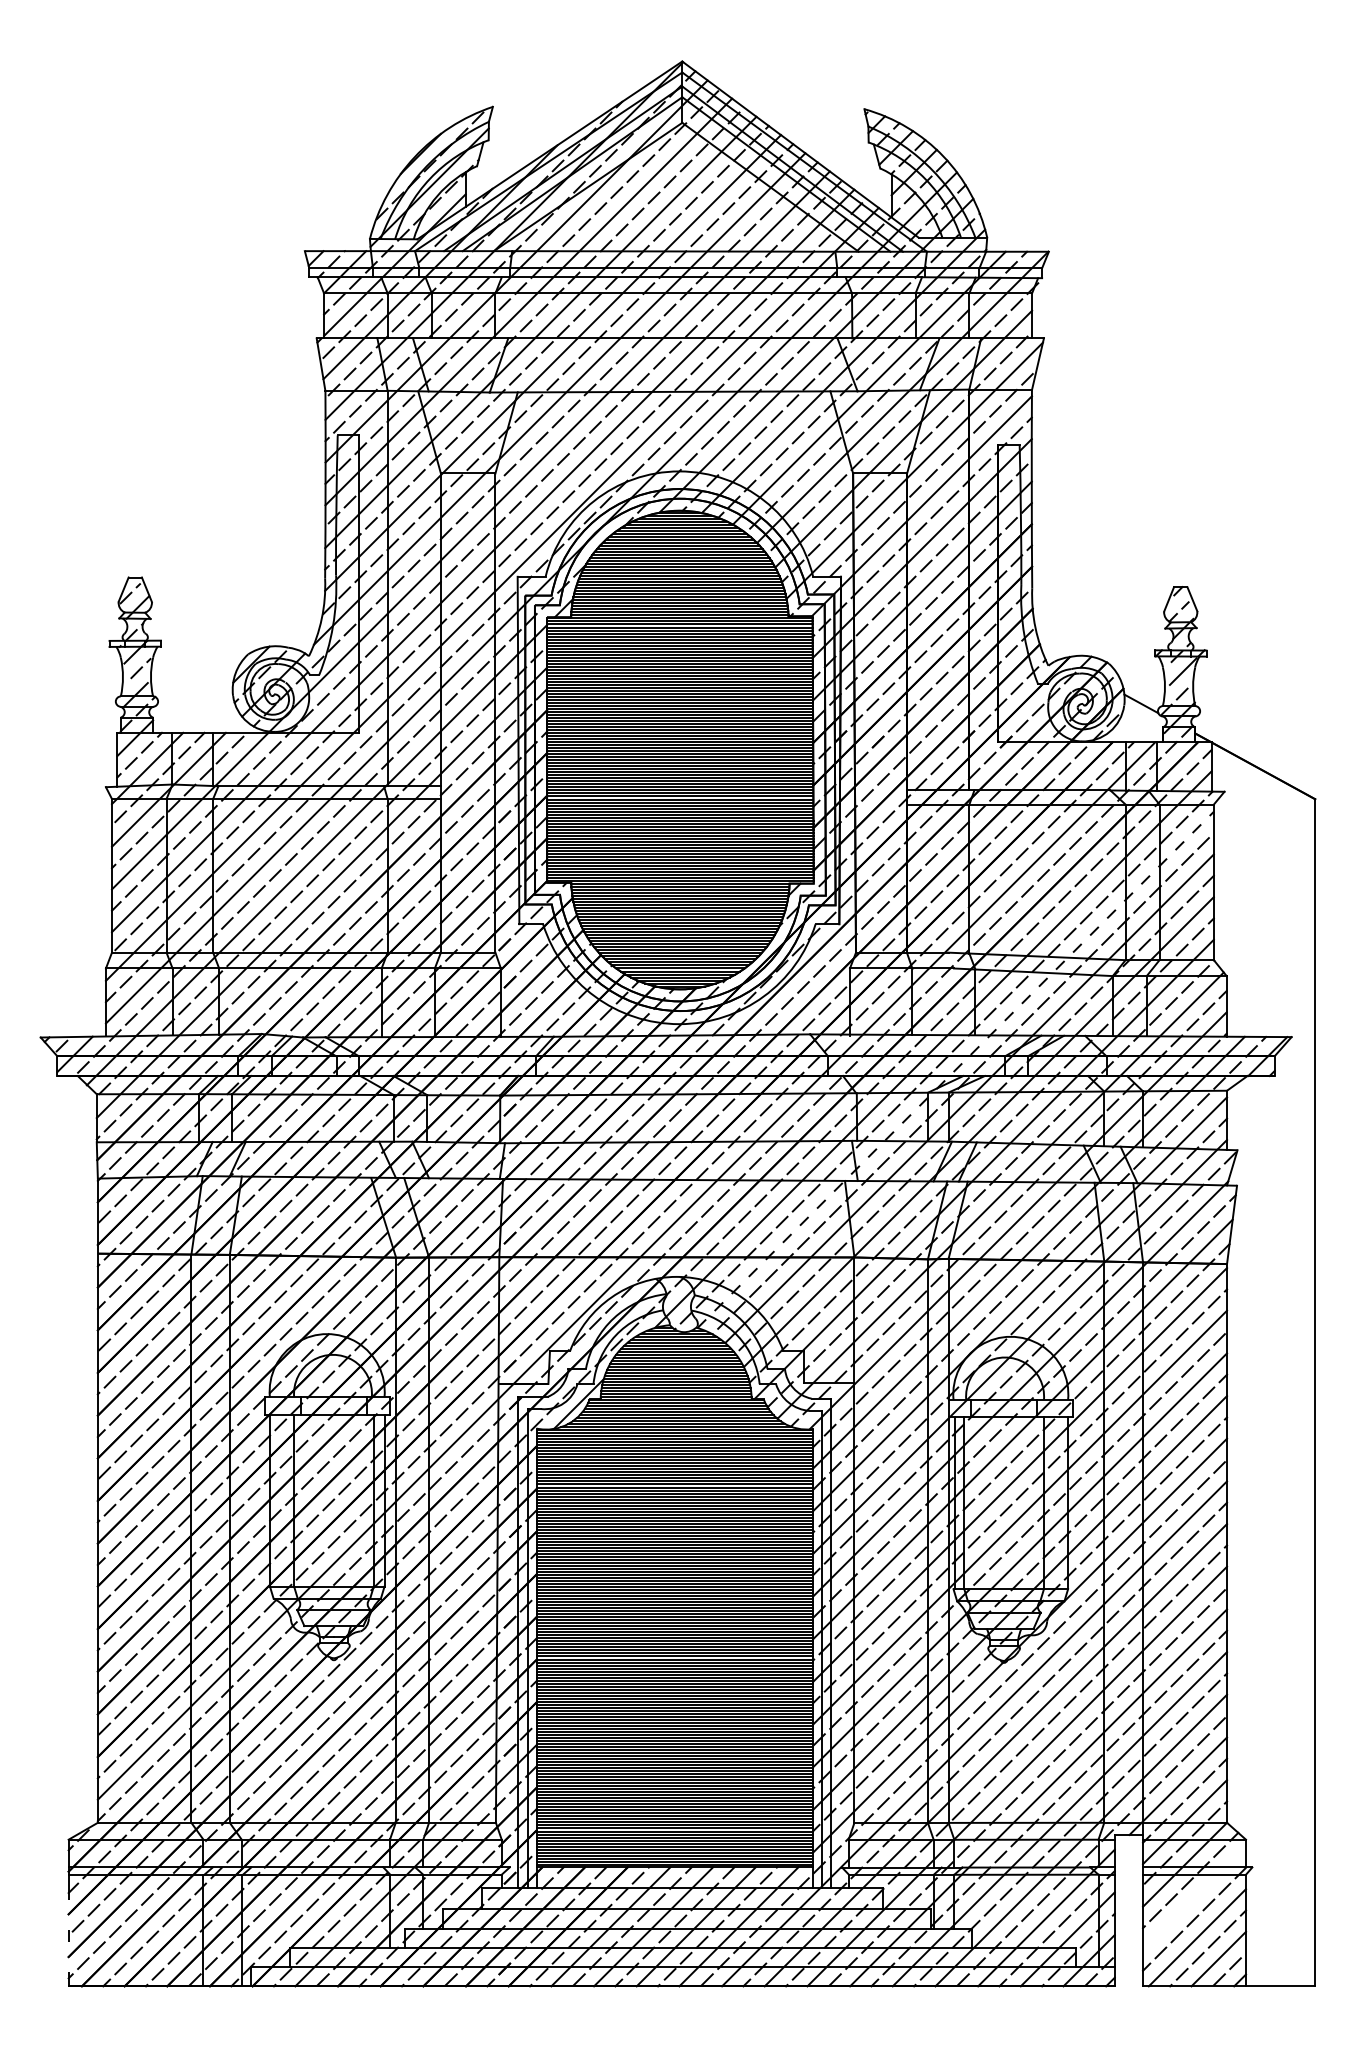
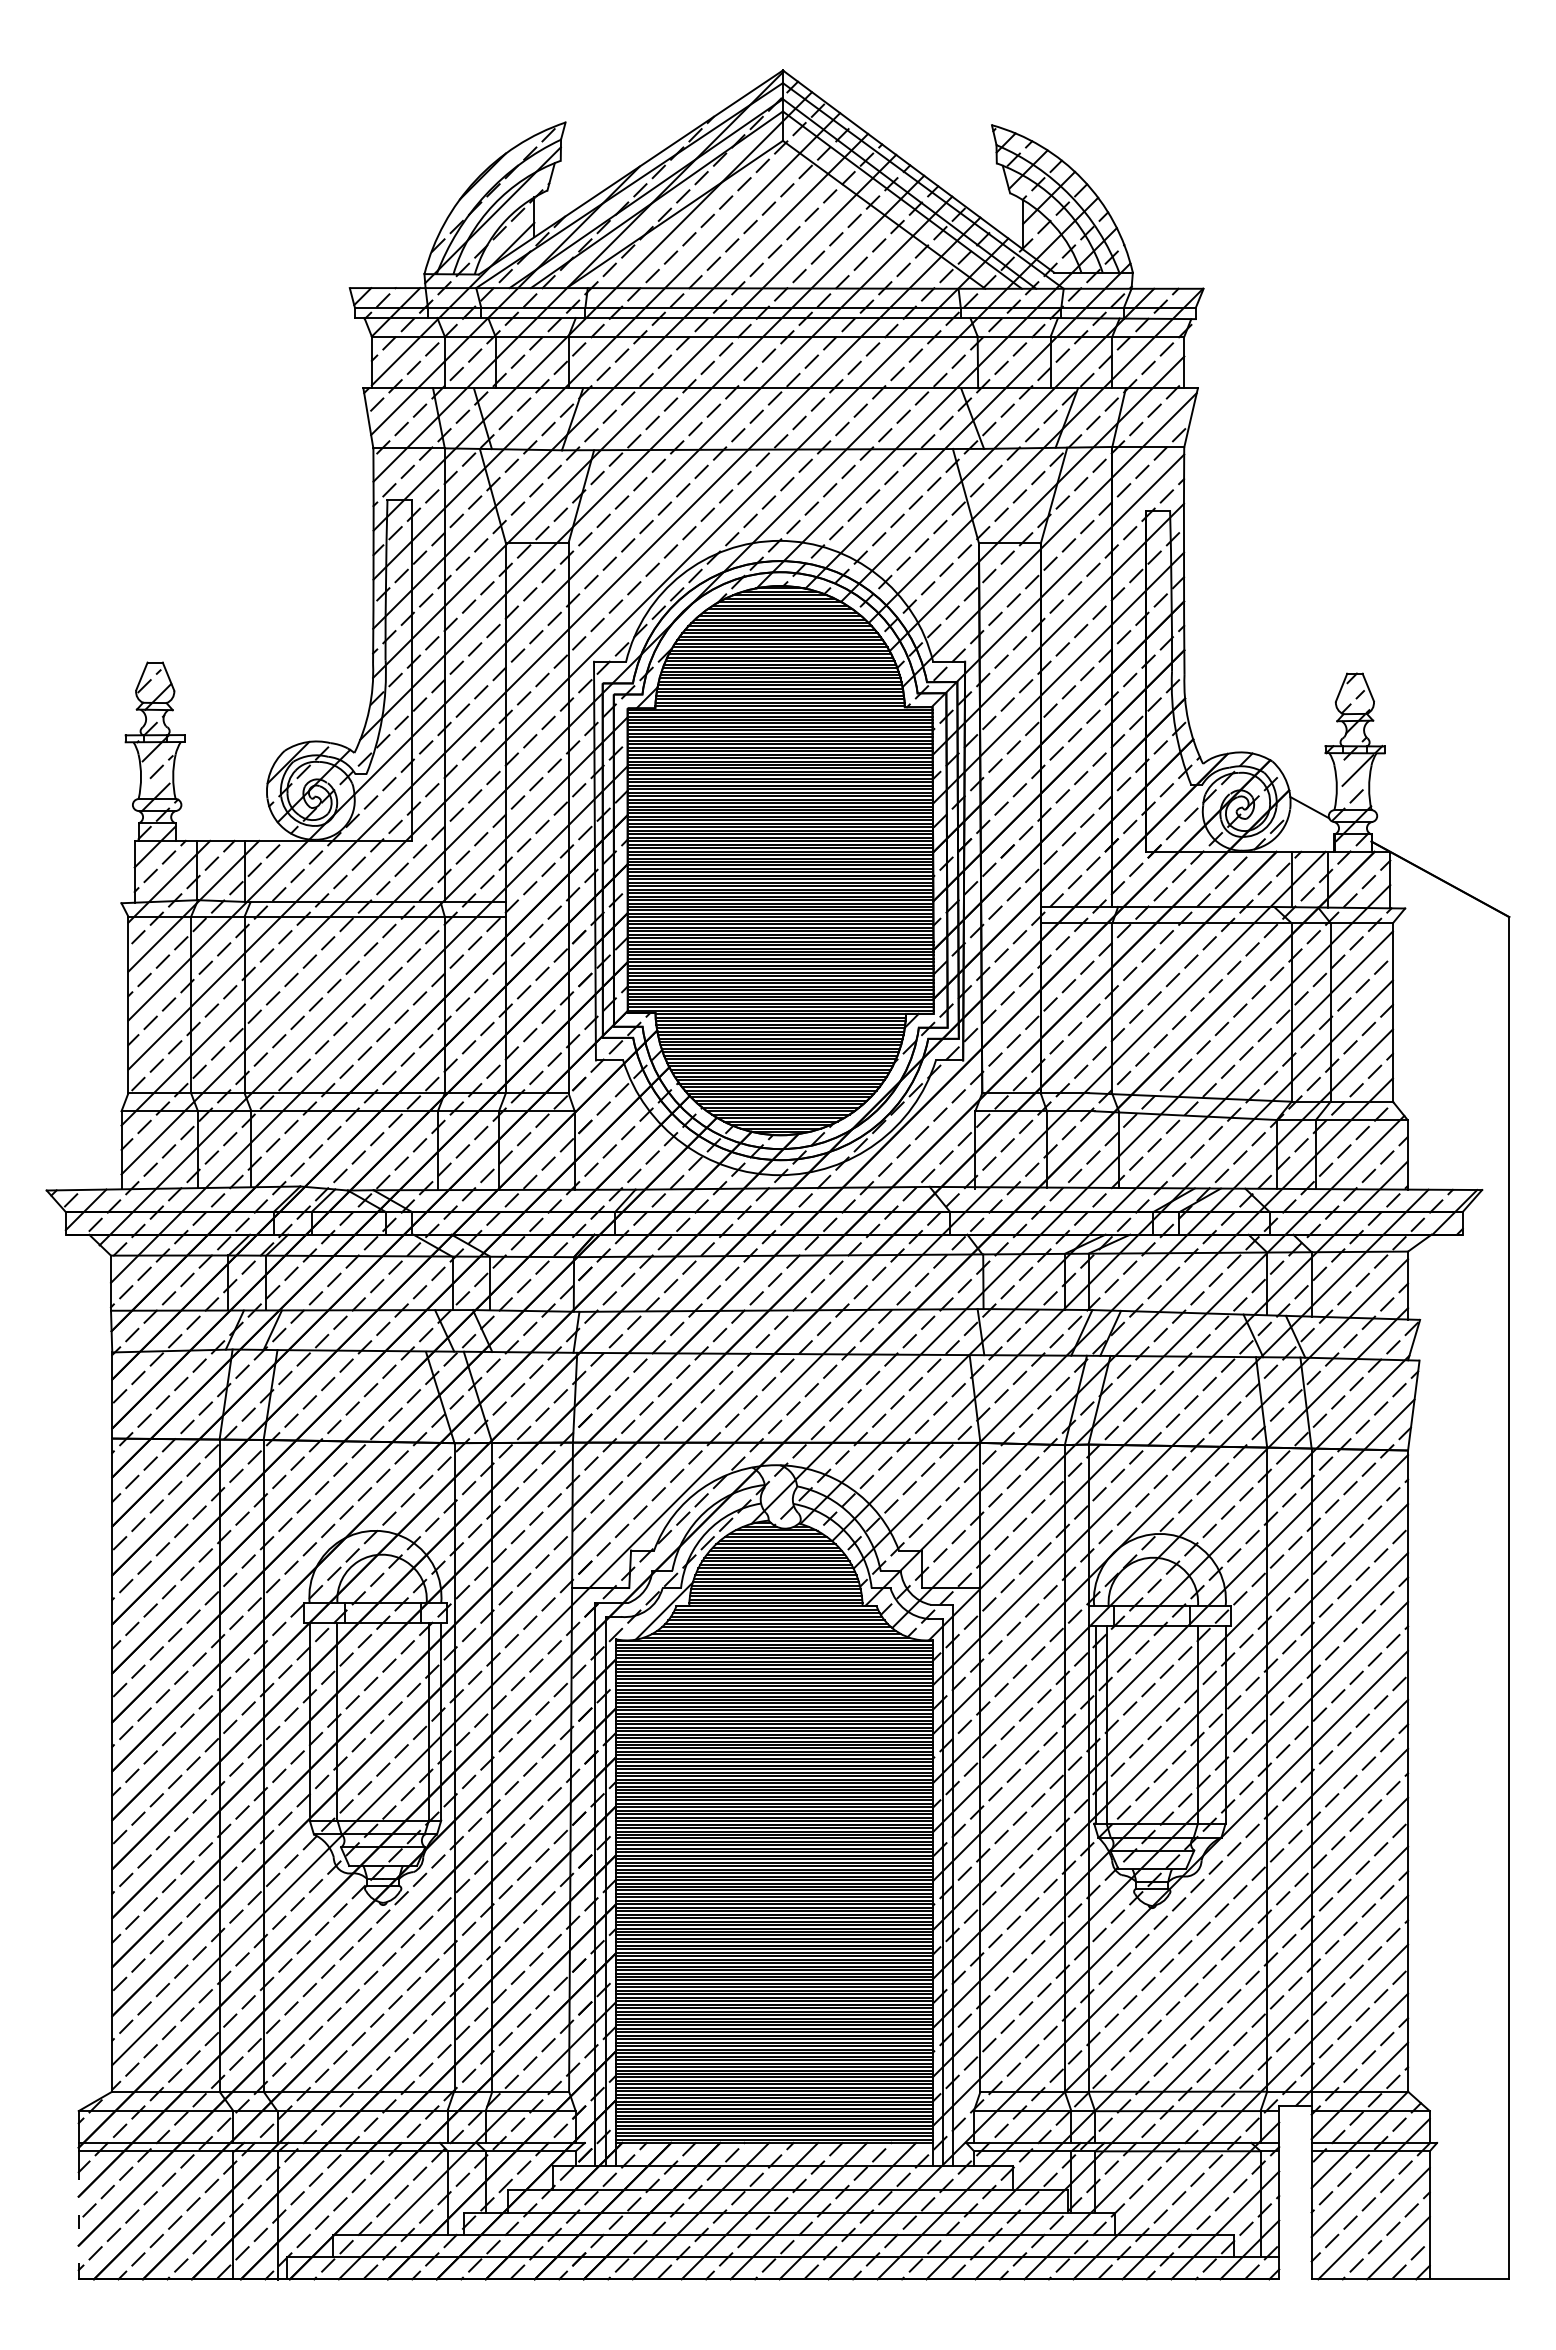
line: (955, 1069) -> (1096, 1227), dashed -> solid
line: (1194, 1897) -> (1370, 2177), added

